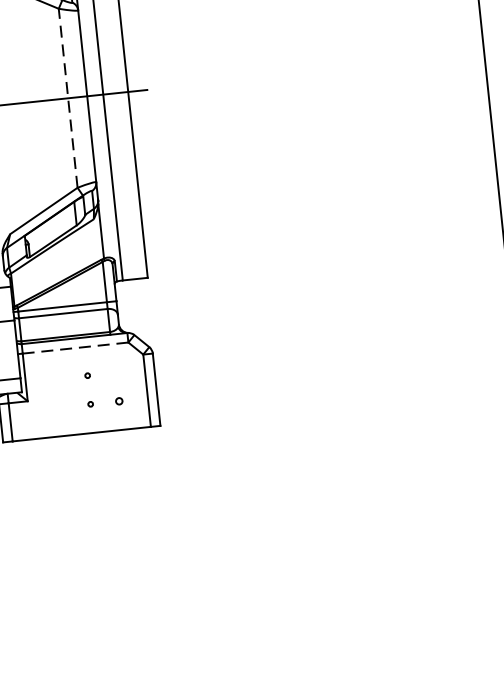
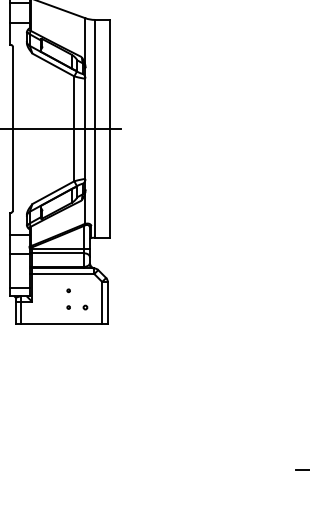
line: (68, 97) -> (74, 128), dashed -> solid
line: (75, 348) -> (63, 274), dashed -> solid

